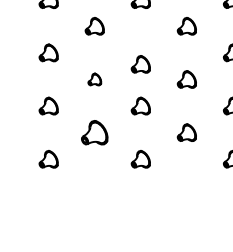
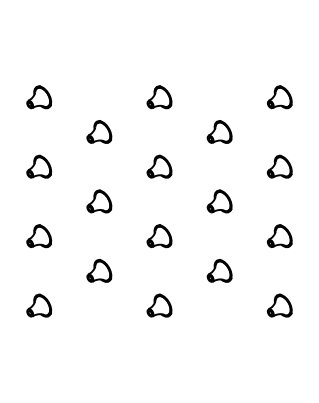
part: (140, 64) -> (159, 166), moved
part: (94, 79) -> (99, 201), size x1.43
part: (94, 132) -> (99, 270), size x0.71

